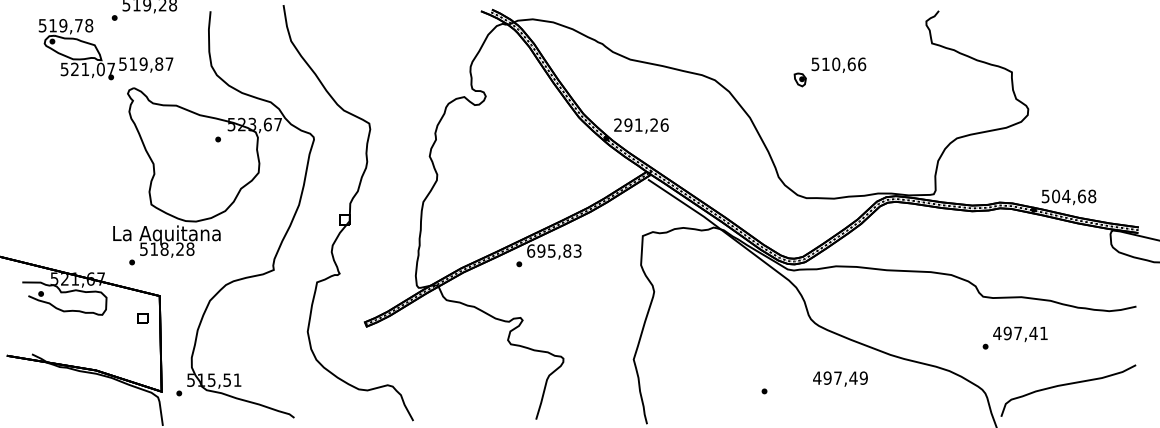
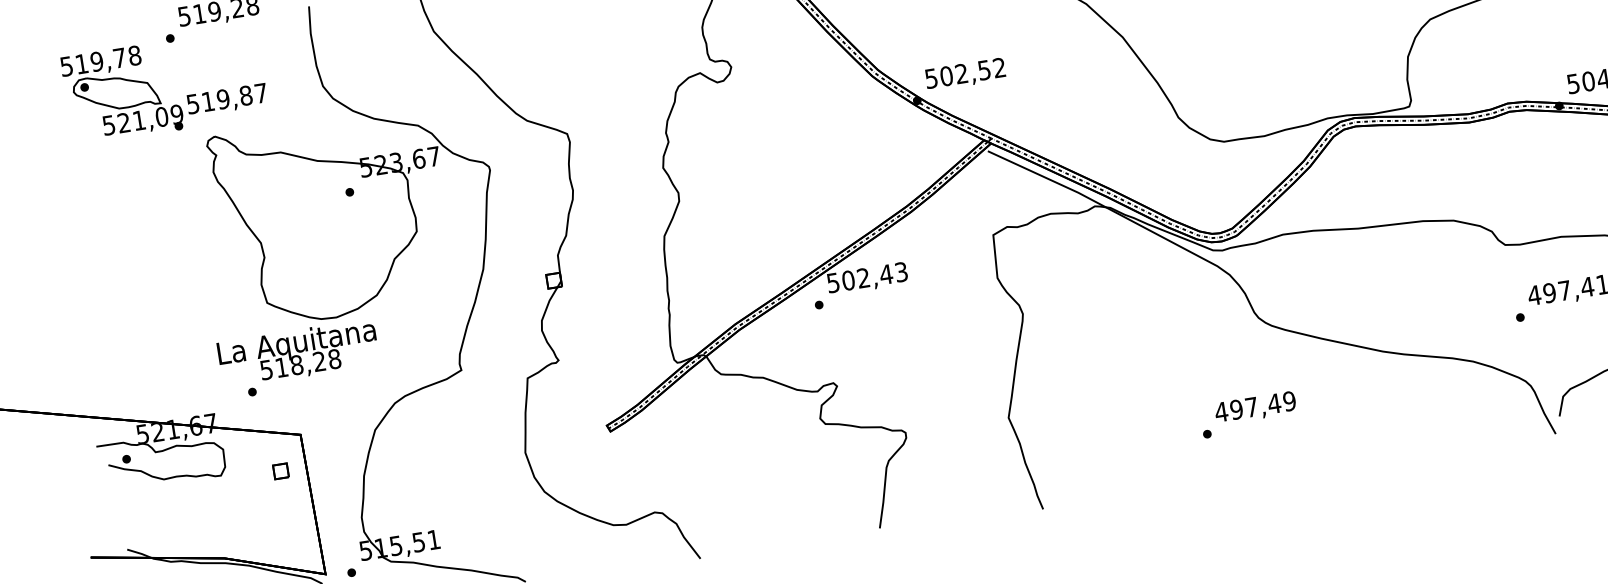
text: (111, 68) -> (177, 113), 521,07 -> 521,09
text: (641, 124) -> (965, 72), 291,26 -> 502,52
text: (549, 250) -> (860, 277), 695,83 -> 502,43
text: (840, 378) -> (1255, 407), moved

